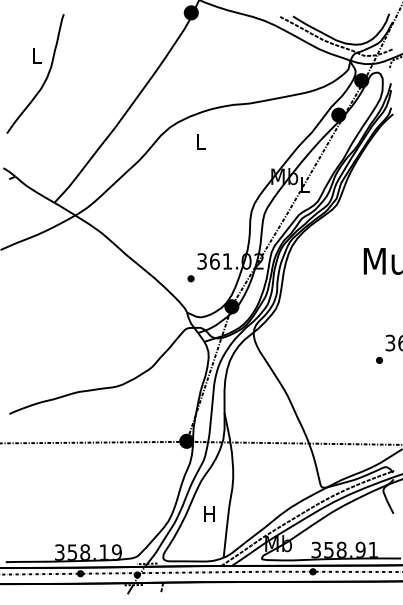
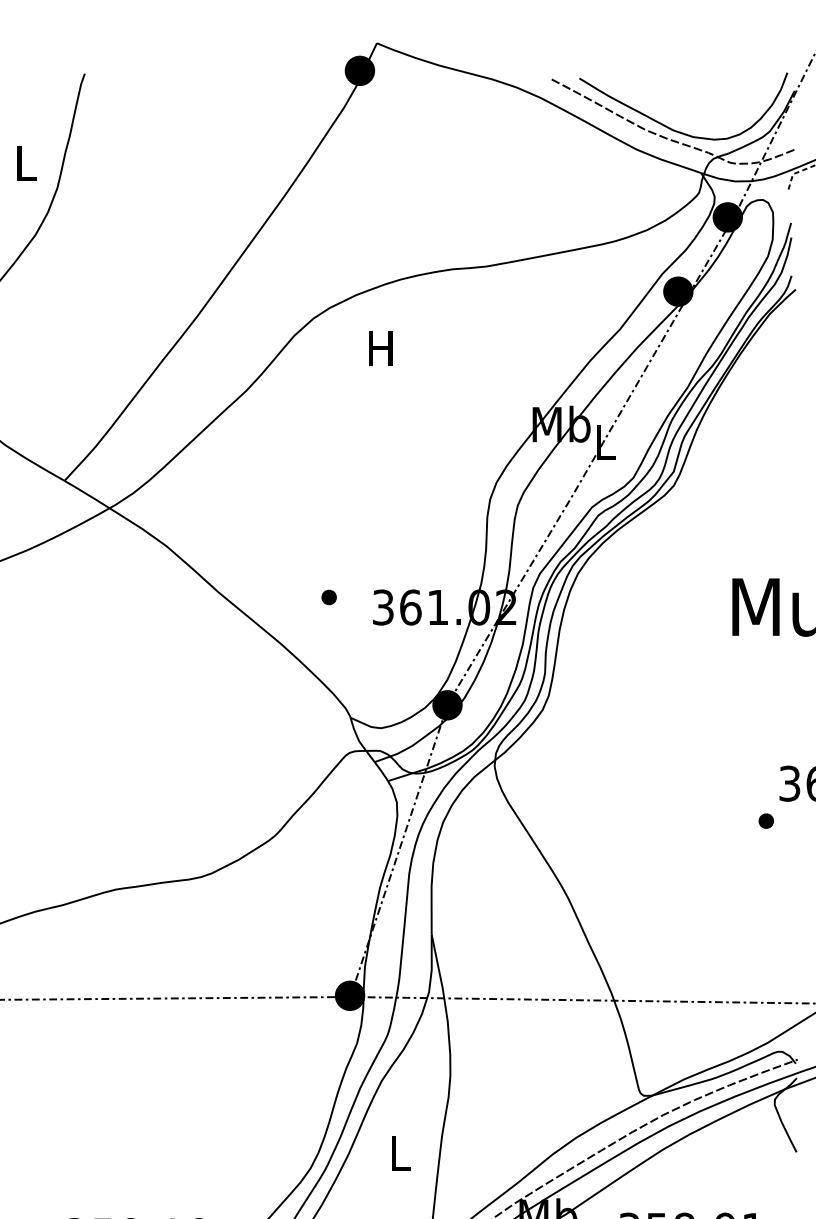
text: (200, 141) -> (379, 348), L -> H
part: (190, 278) -> (327, 596), moved
text: (209, 513) -> (399, 1151), H -> L

